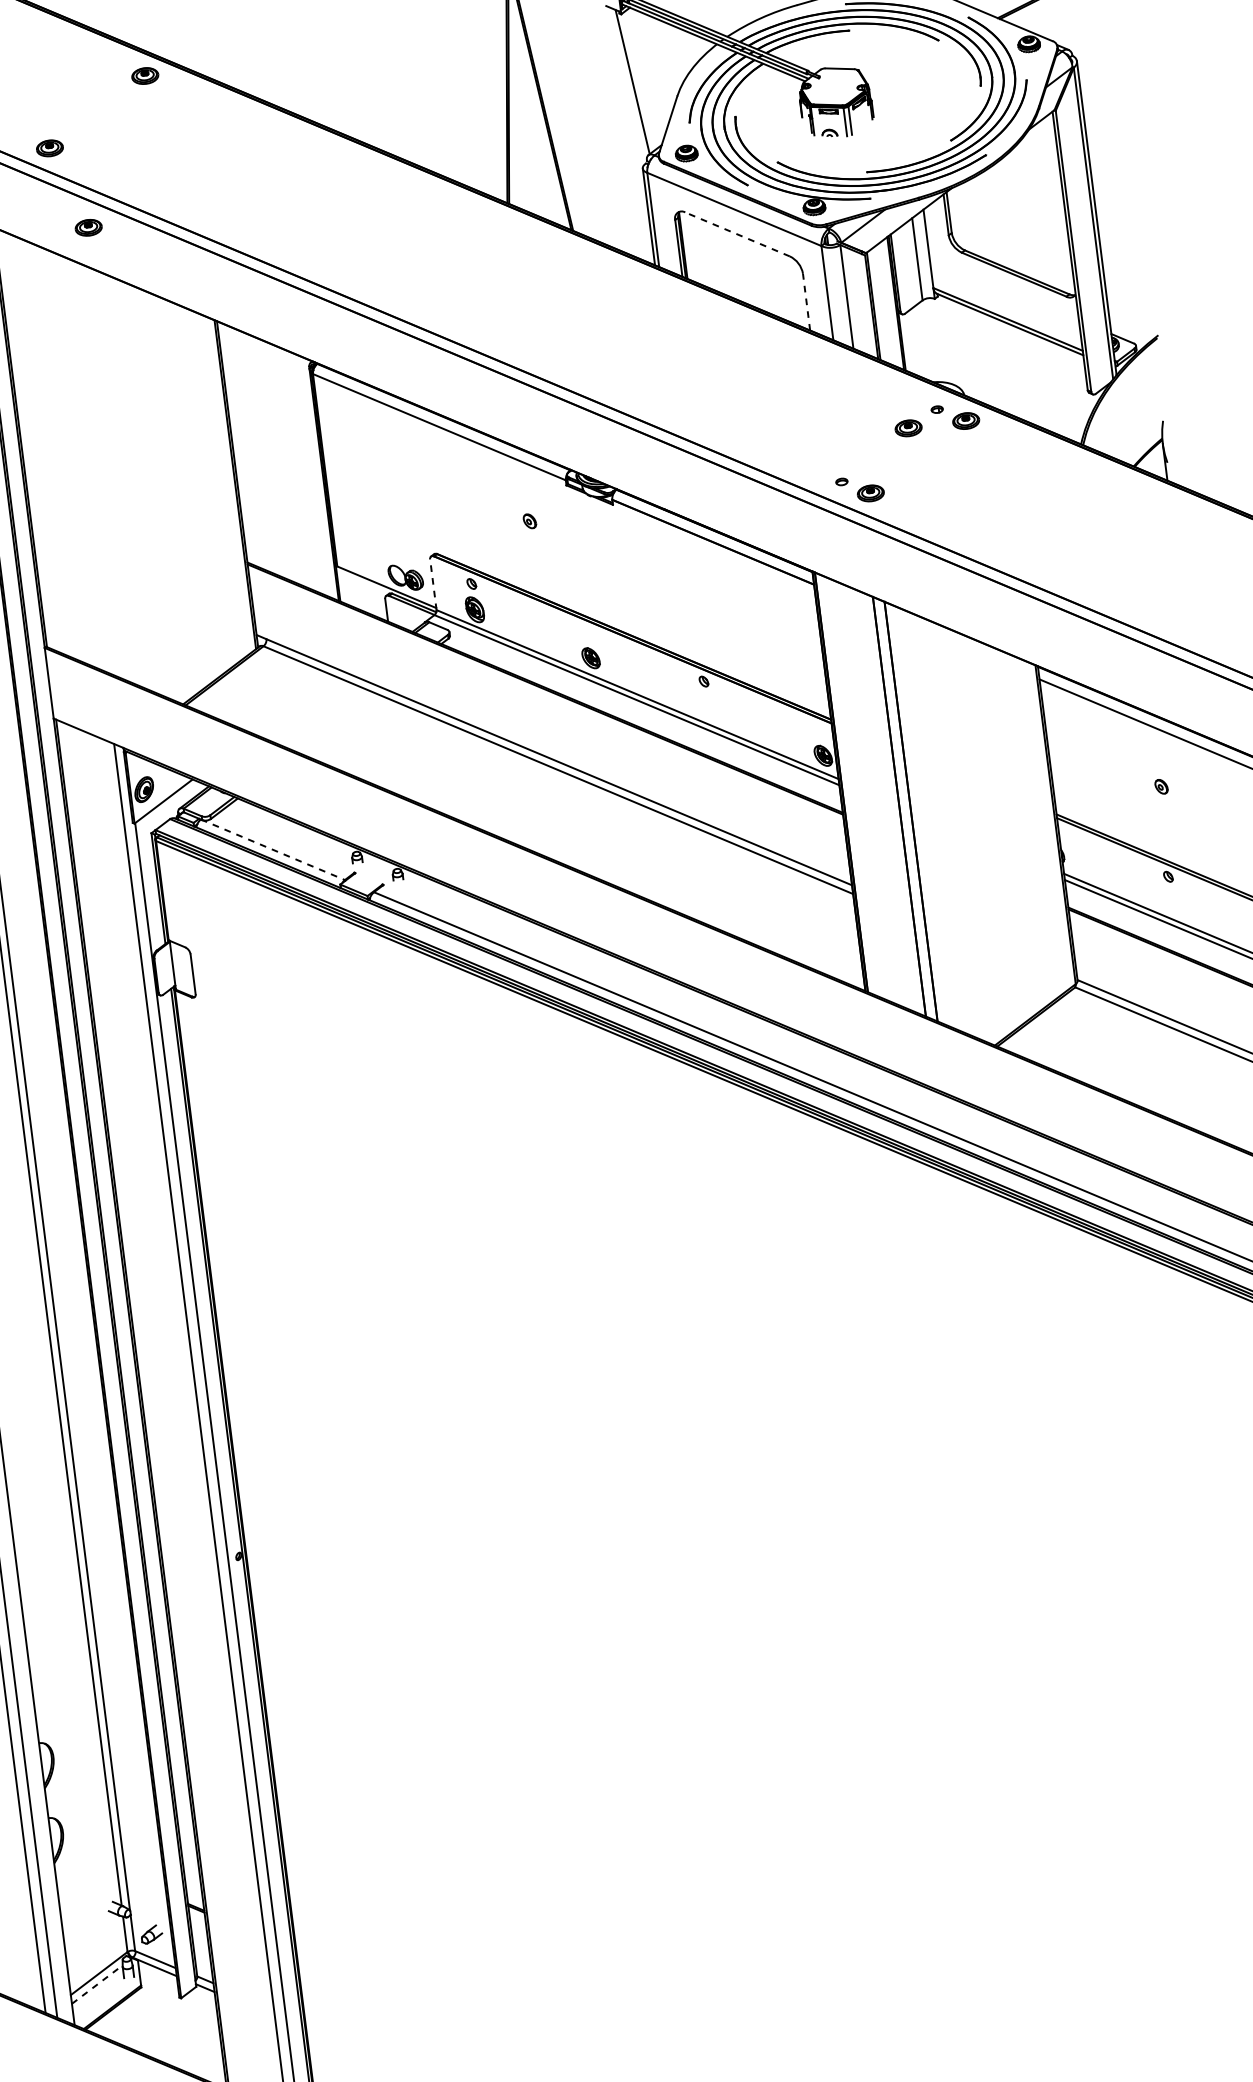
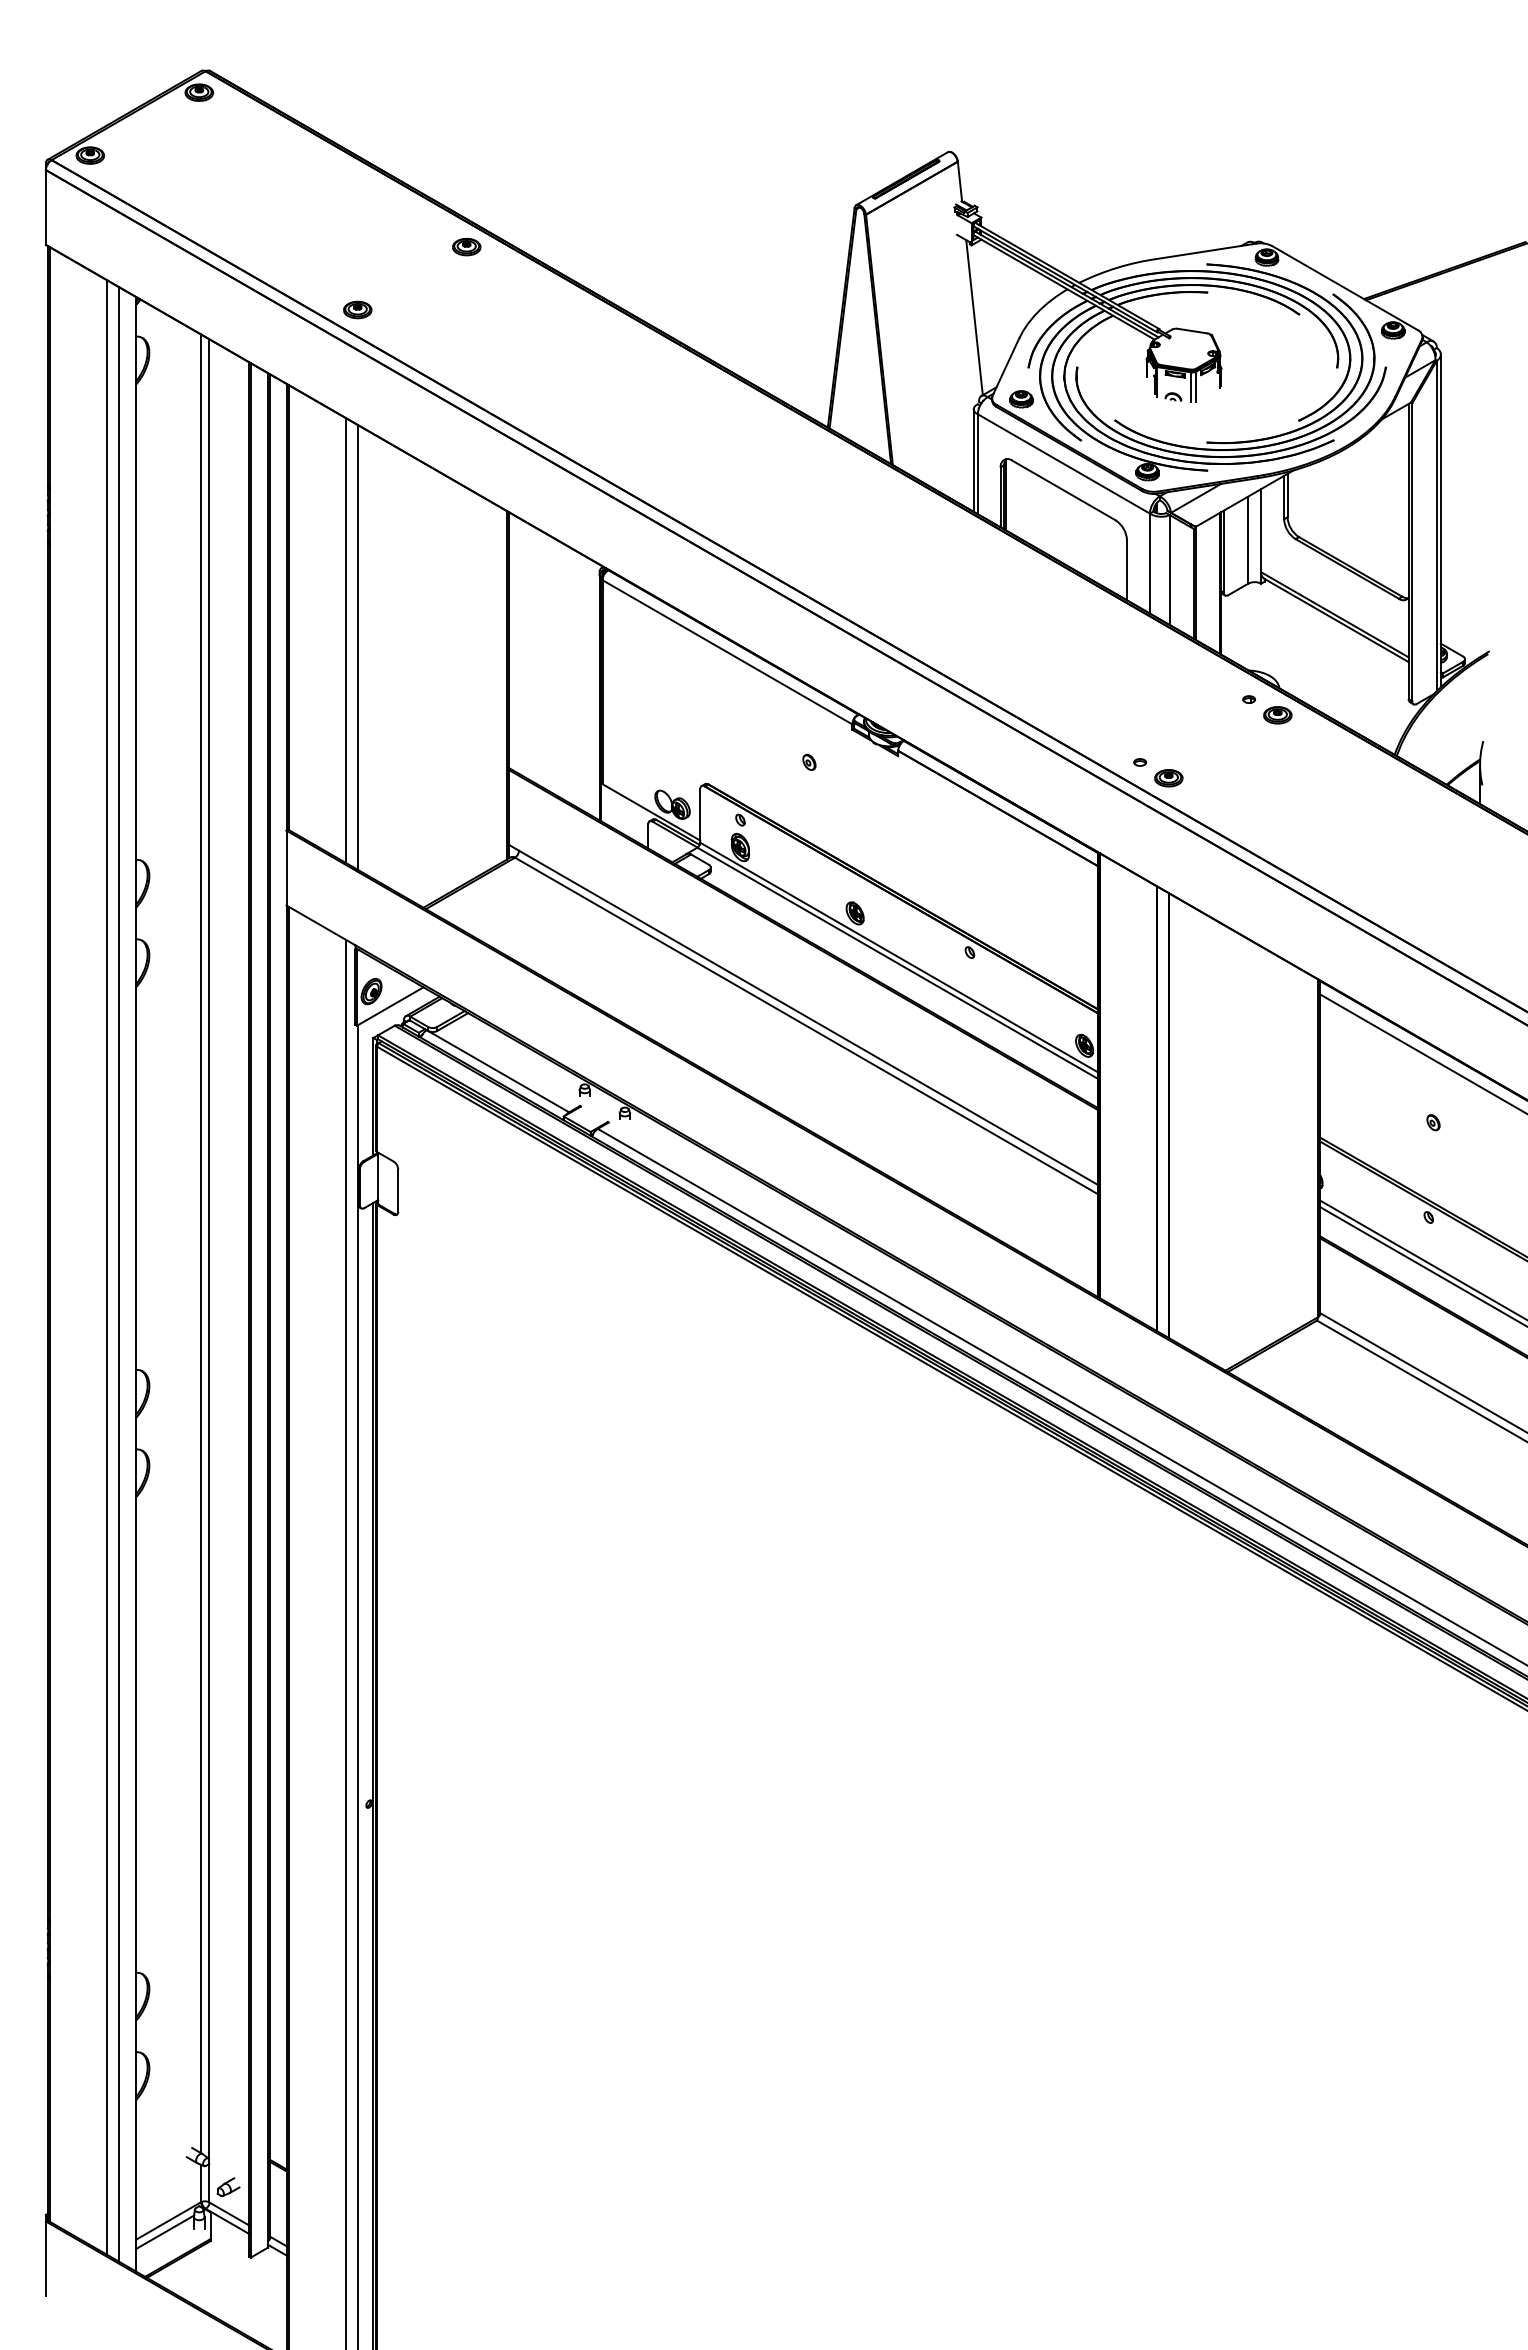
part: (88, 227) -> (387, 397), removed
line: (737, 234) -> (1063, 490), dashed -> solid
line: (806, 301) -> (1126, 569), dashed -> solid
part: (908, 428) -> (1216, 715), removed
line: (78, 461) -> (346, 640), added
line: (89, 465) -> (357, 646), added
line: (433, 584) -> (700, 815), dashed -> solid
line: (273, 849) -> (498, 1071), dashed -> solid
line: (97, 1984) -> (165, 2232), dashed -> solid

